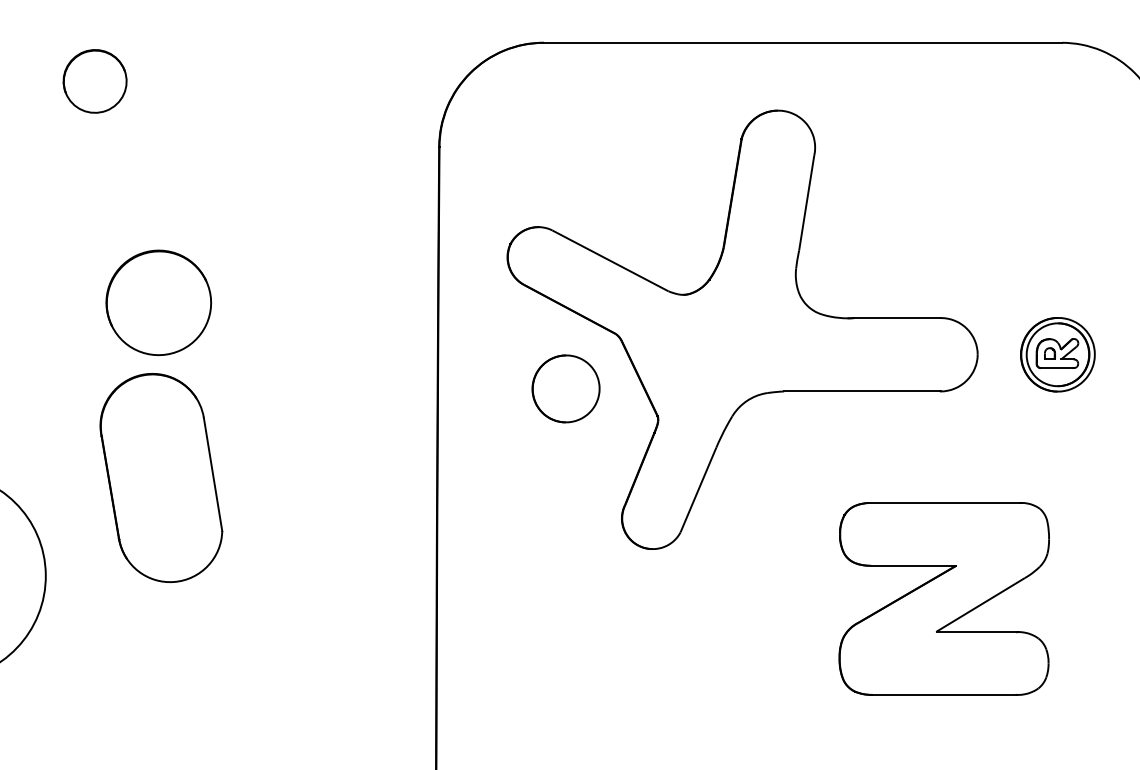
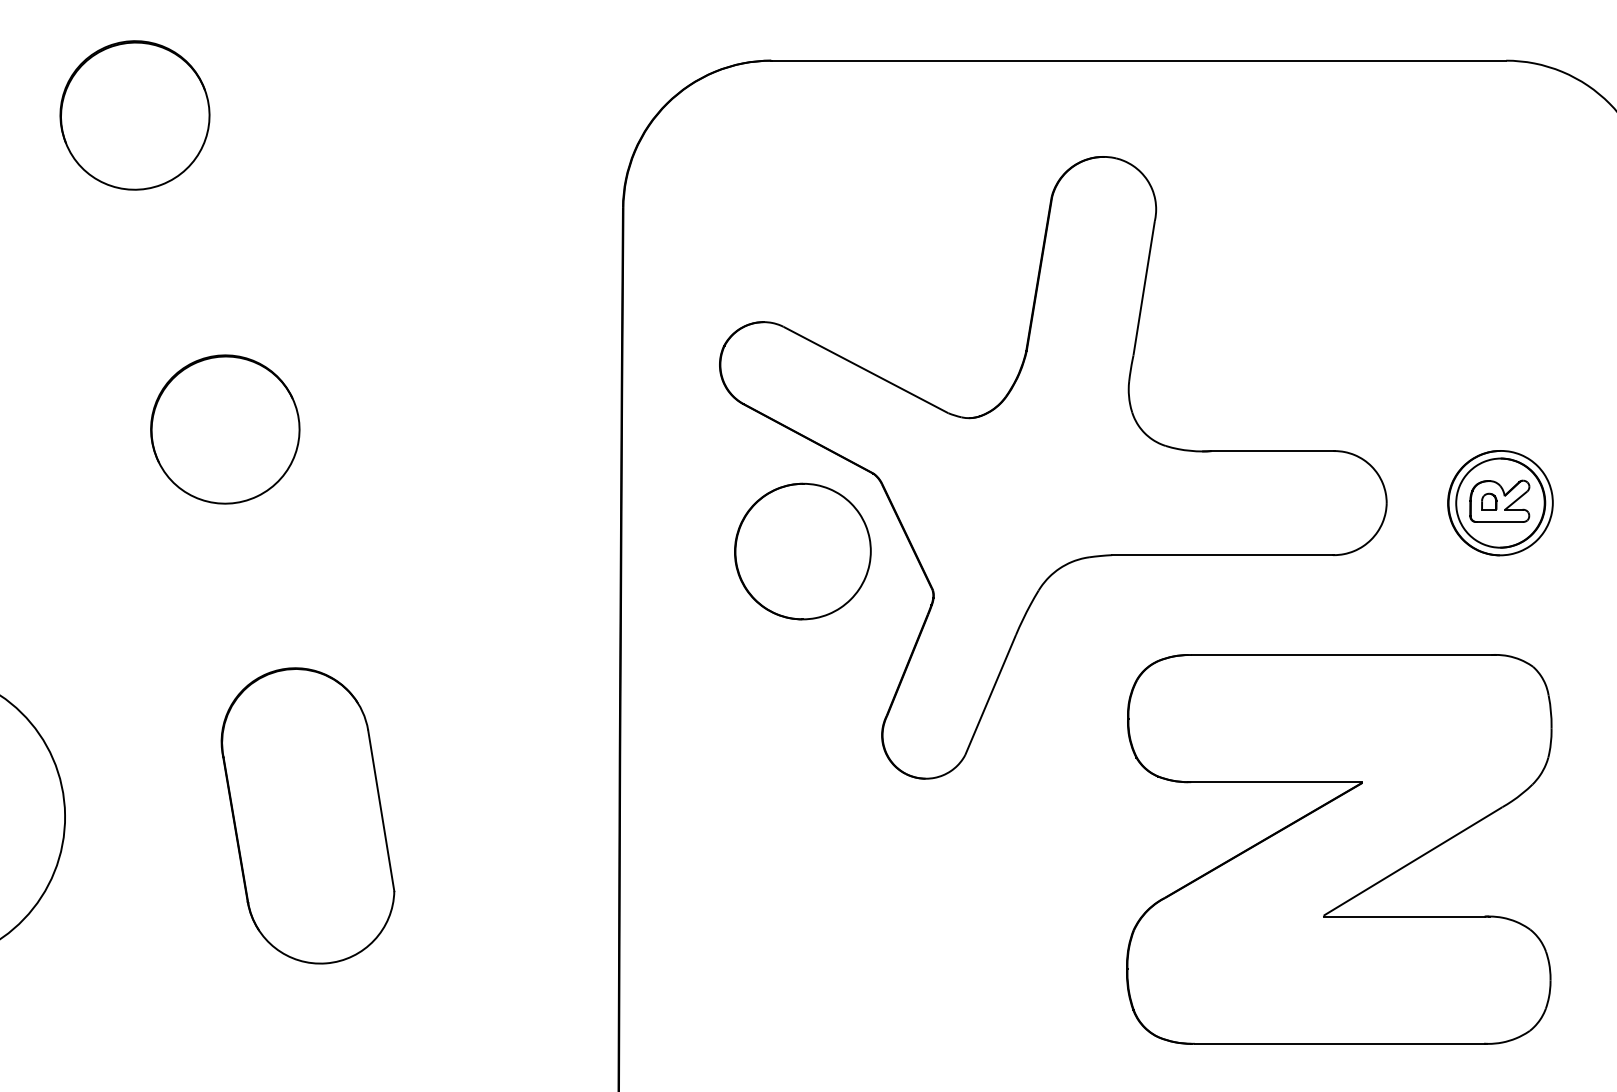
part: (94, 81) -> (134, 115), size x1.67
part: (565, 388) -> (802, 551), size x1.43
part: (161, 477) -> (307, 815), moved
part: (944, 598) -> (1339, 849), size x1.43

